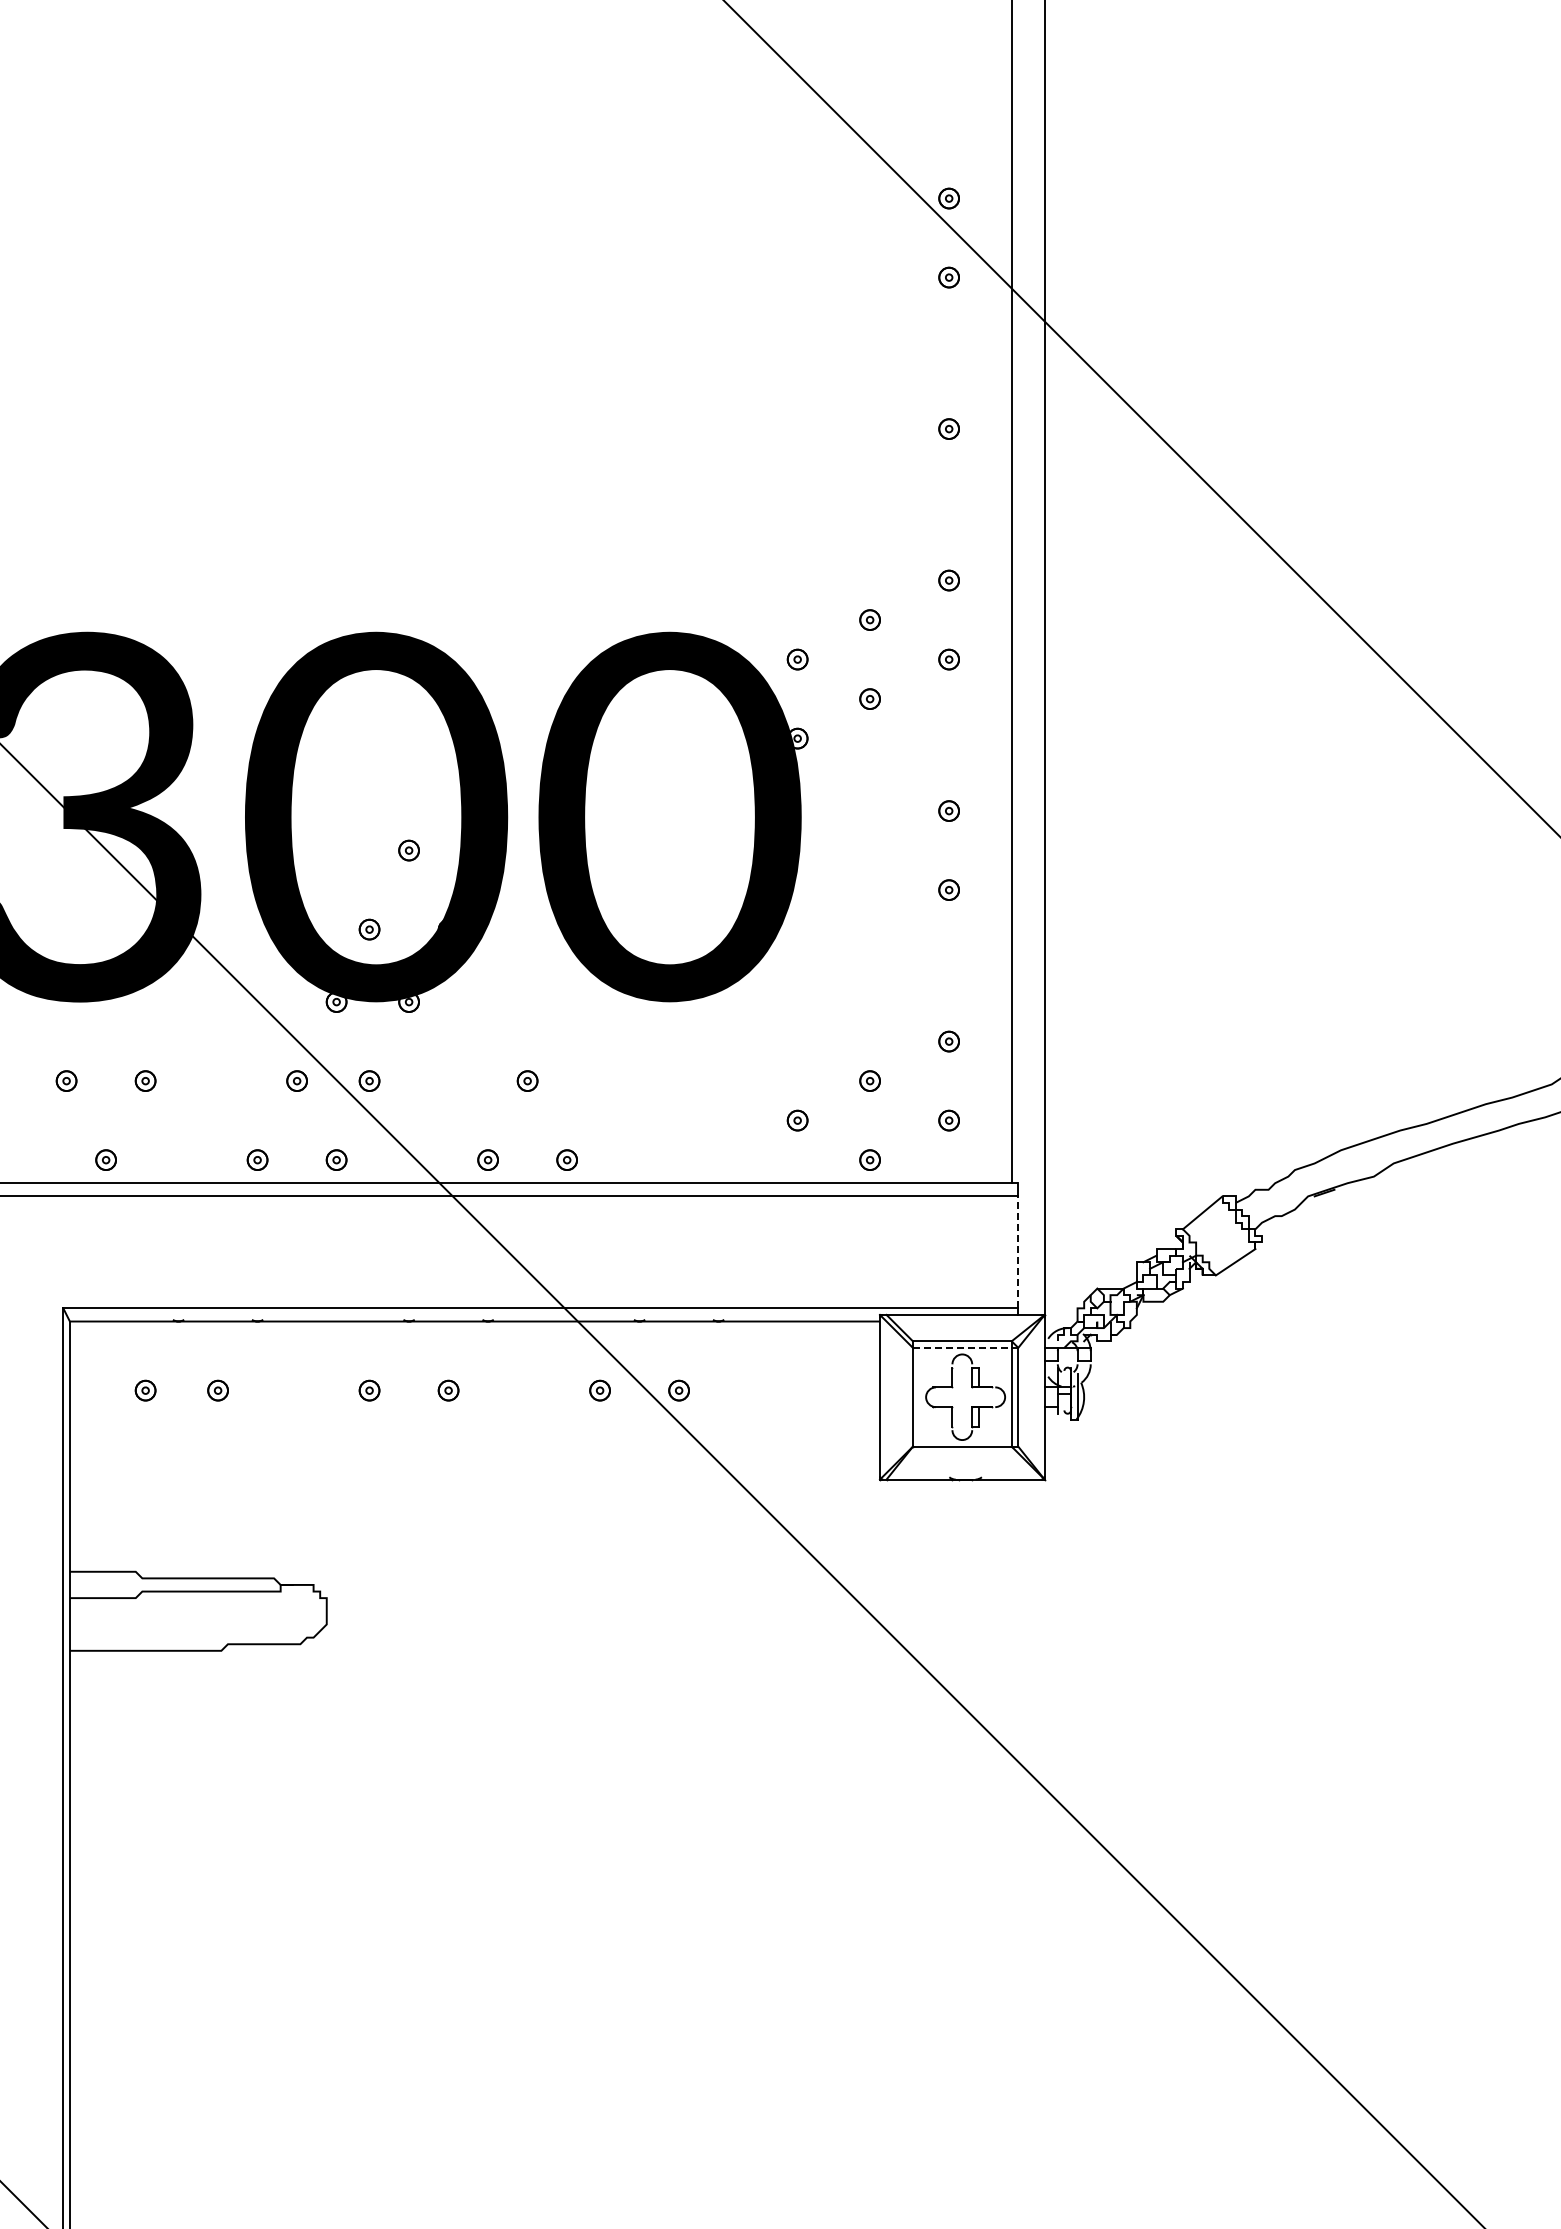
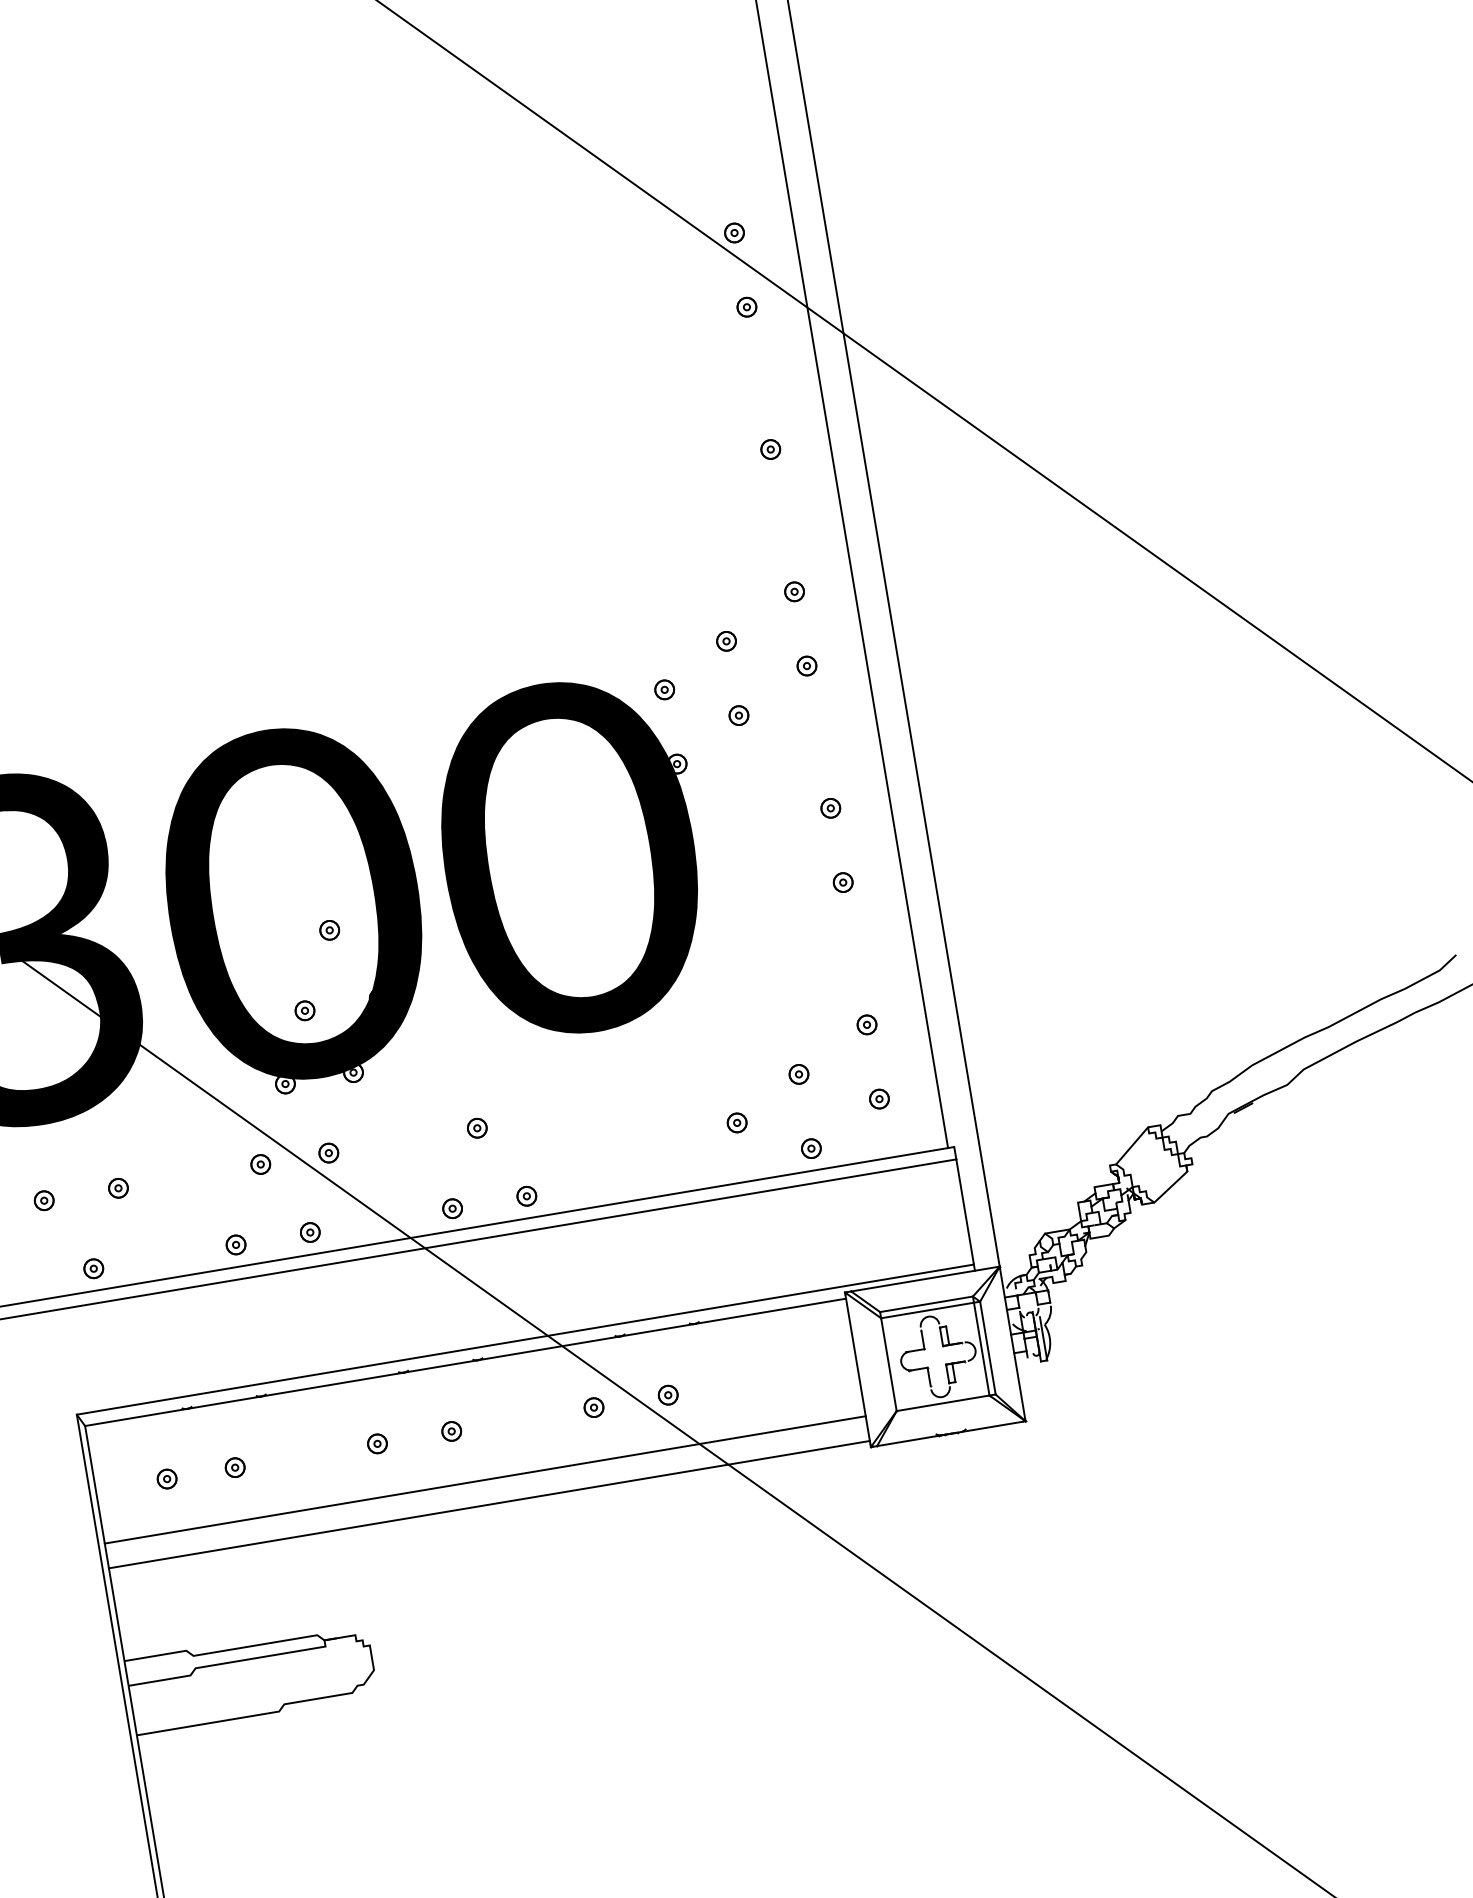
line: (1018, 1252) -> (965, 1212), dashed -> solid
line: (962, 1347) -> (927, 1310), dashed -> solid
line: (474, 1446) -> (484, 1479), added
line: (474, 1473) -> (489, 1505), added

